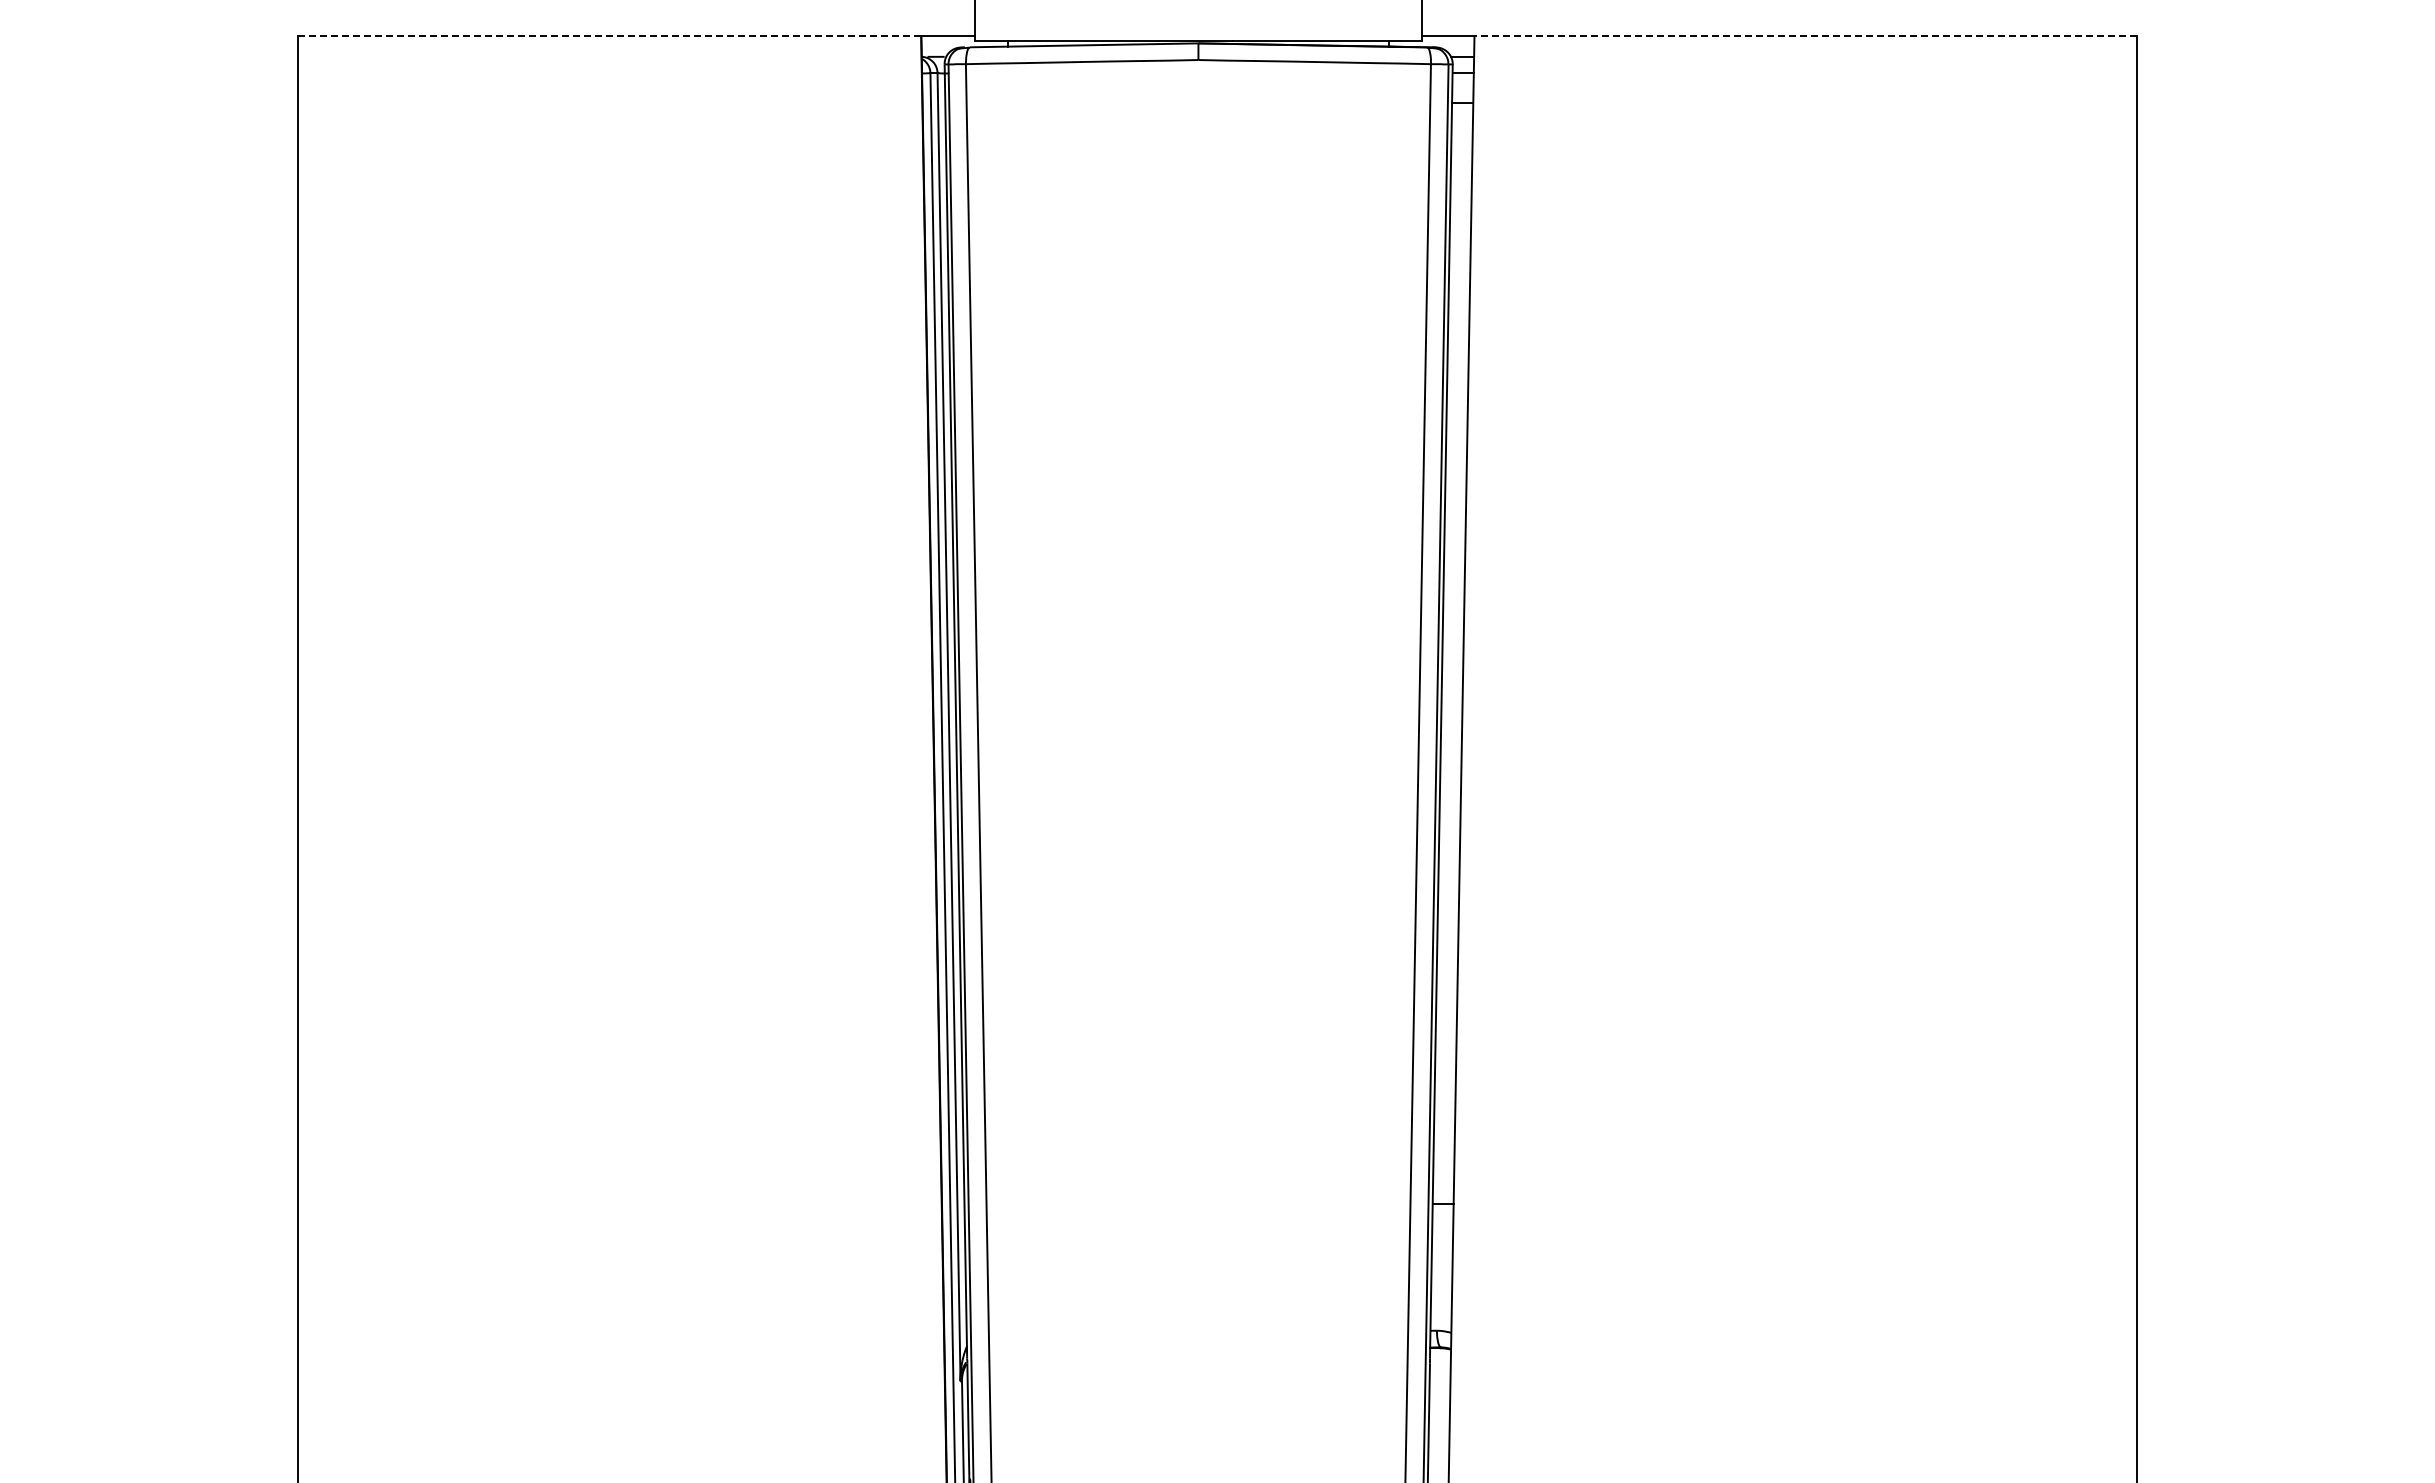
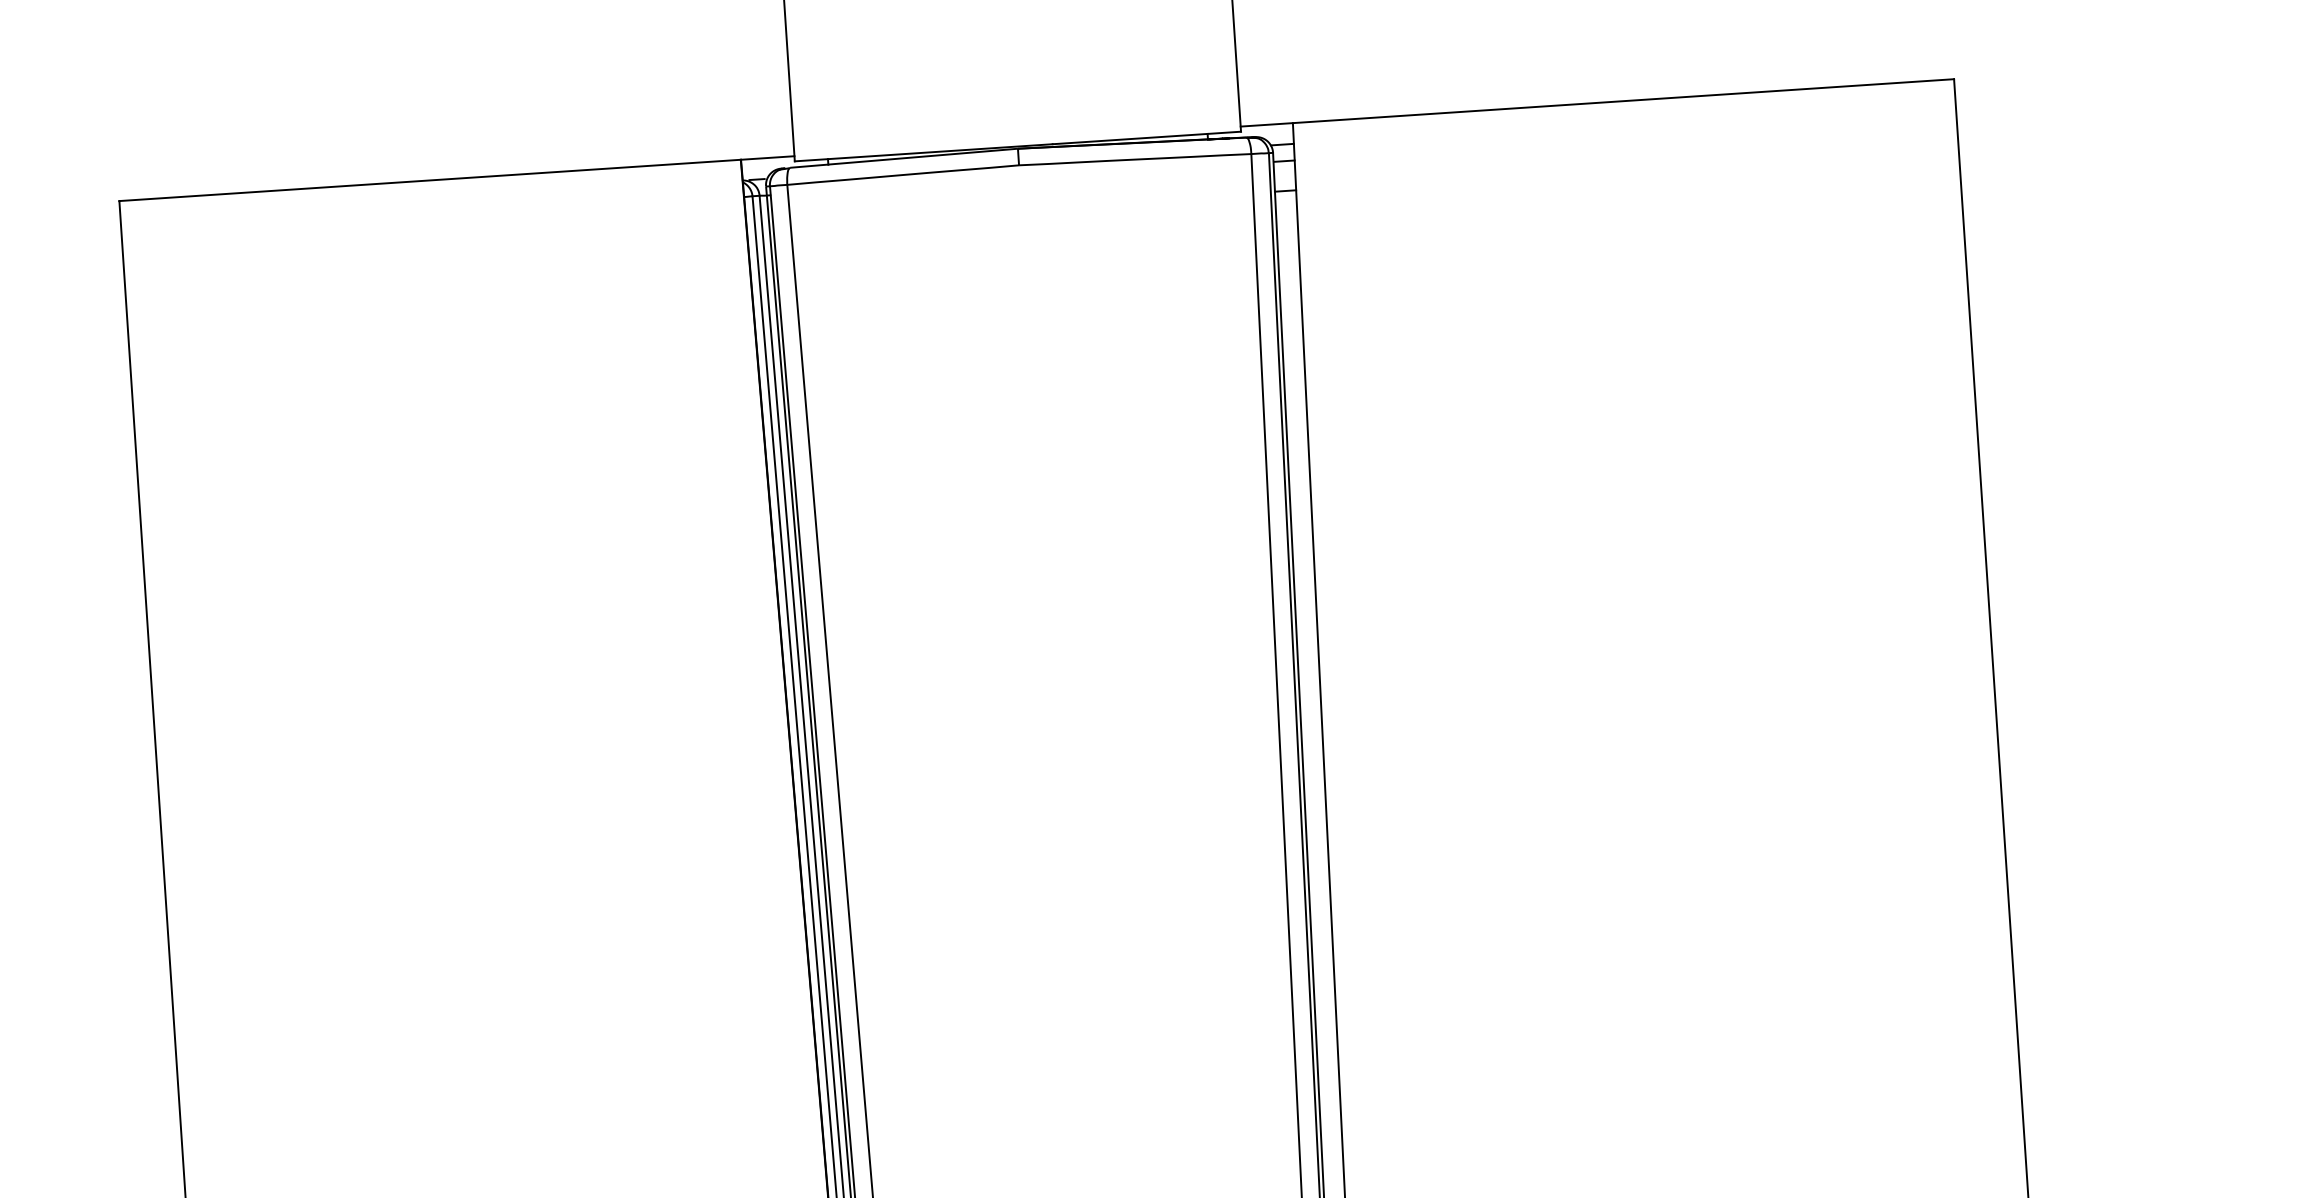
line: (609, 36) -> (429, 180), dashed -> solid
line: (1805, 36) -> (1623, 101), dashed -> solid

